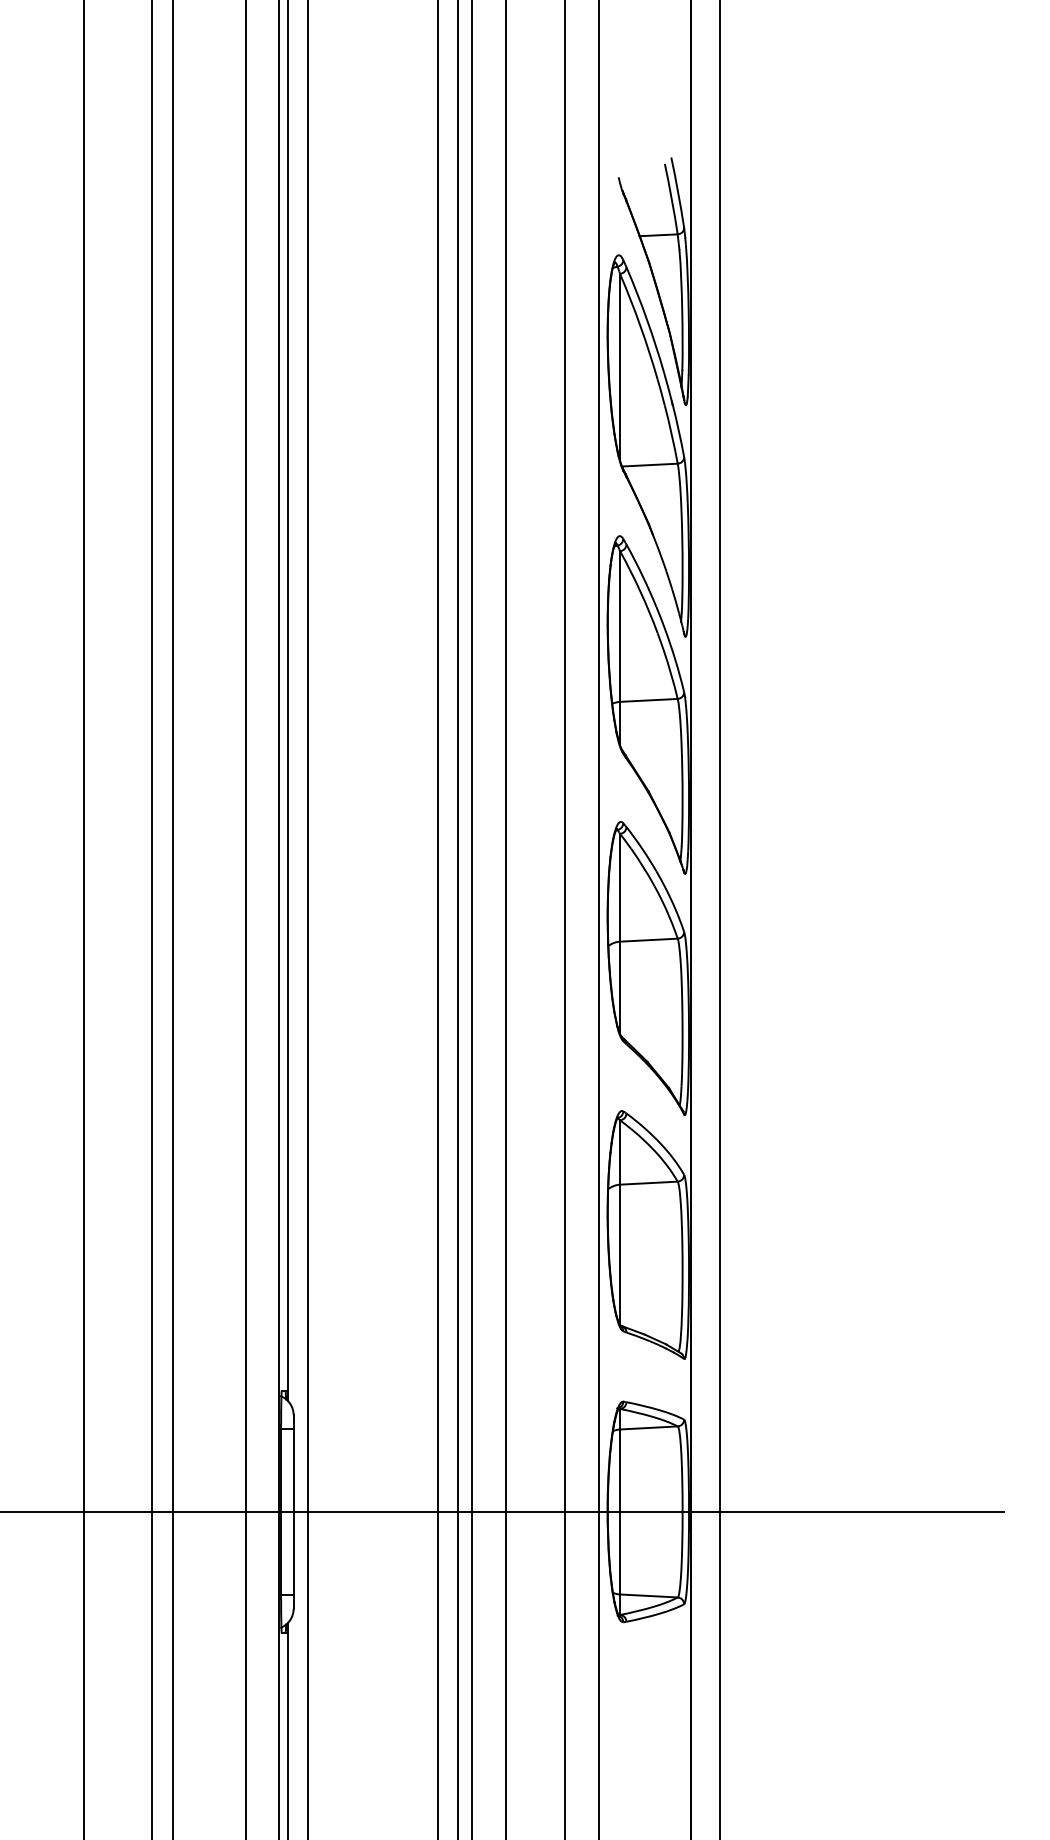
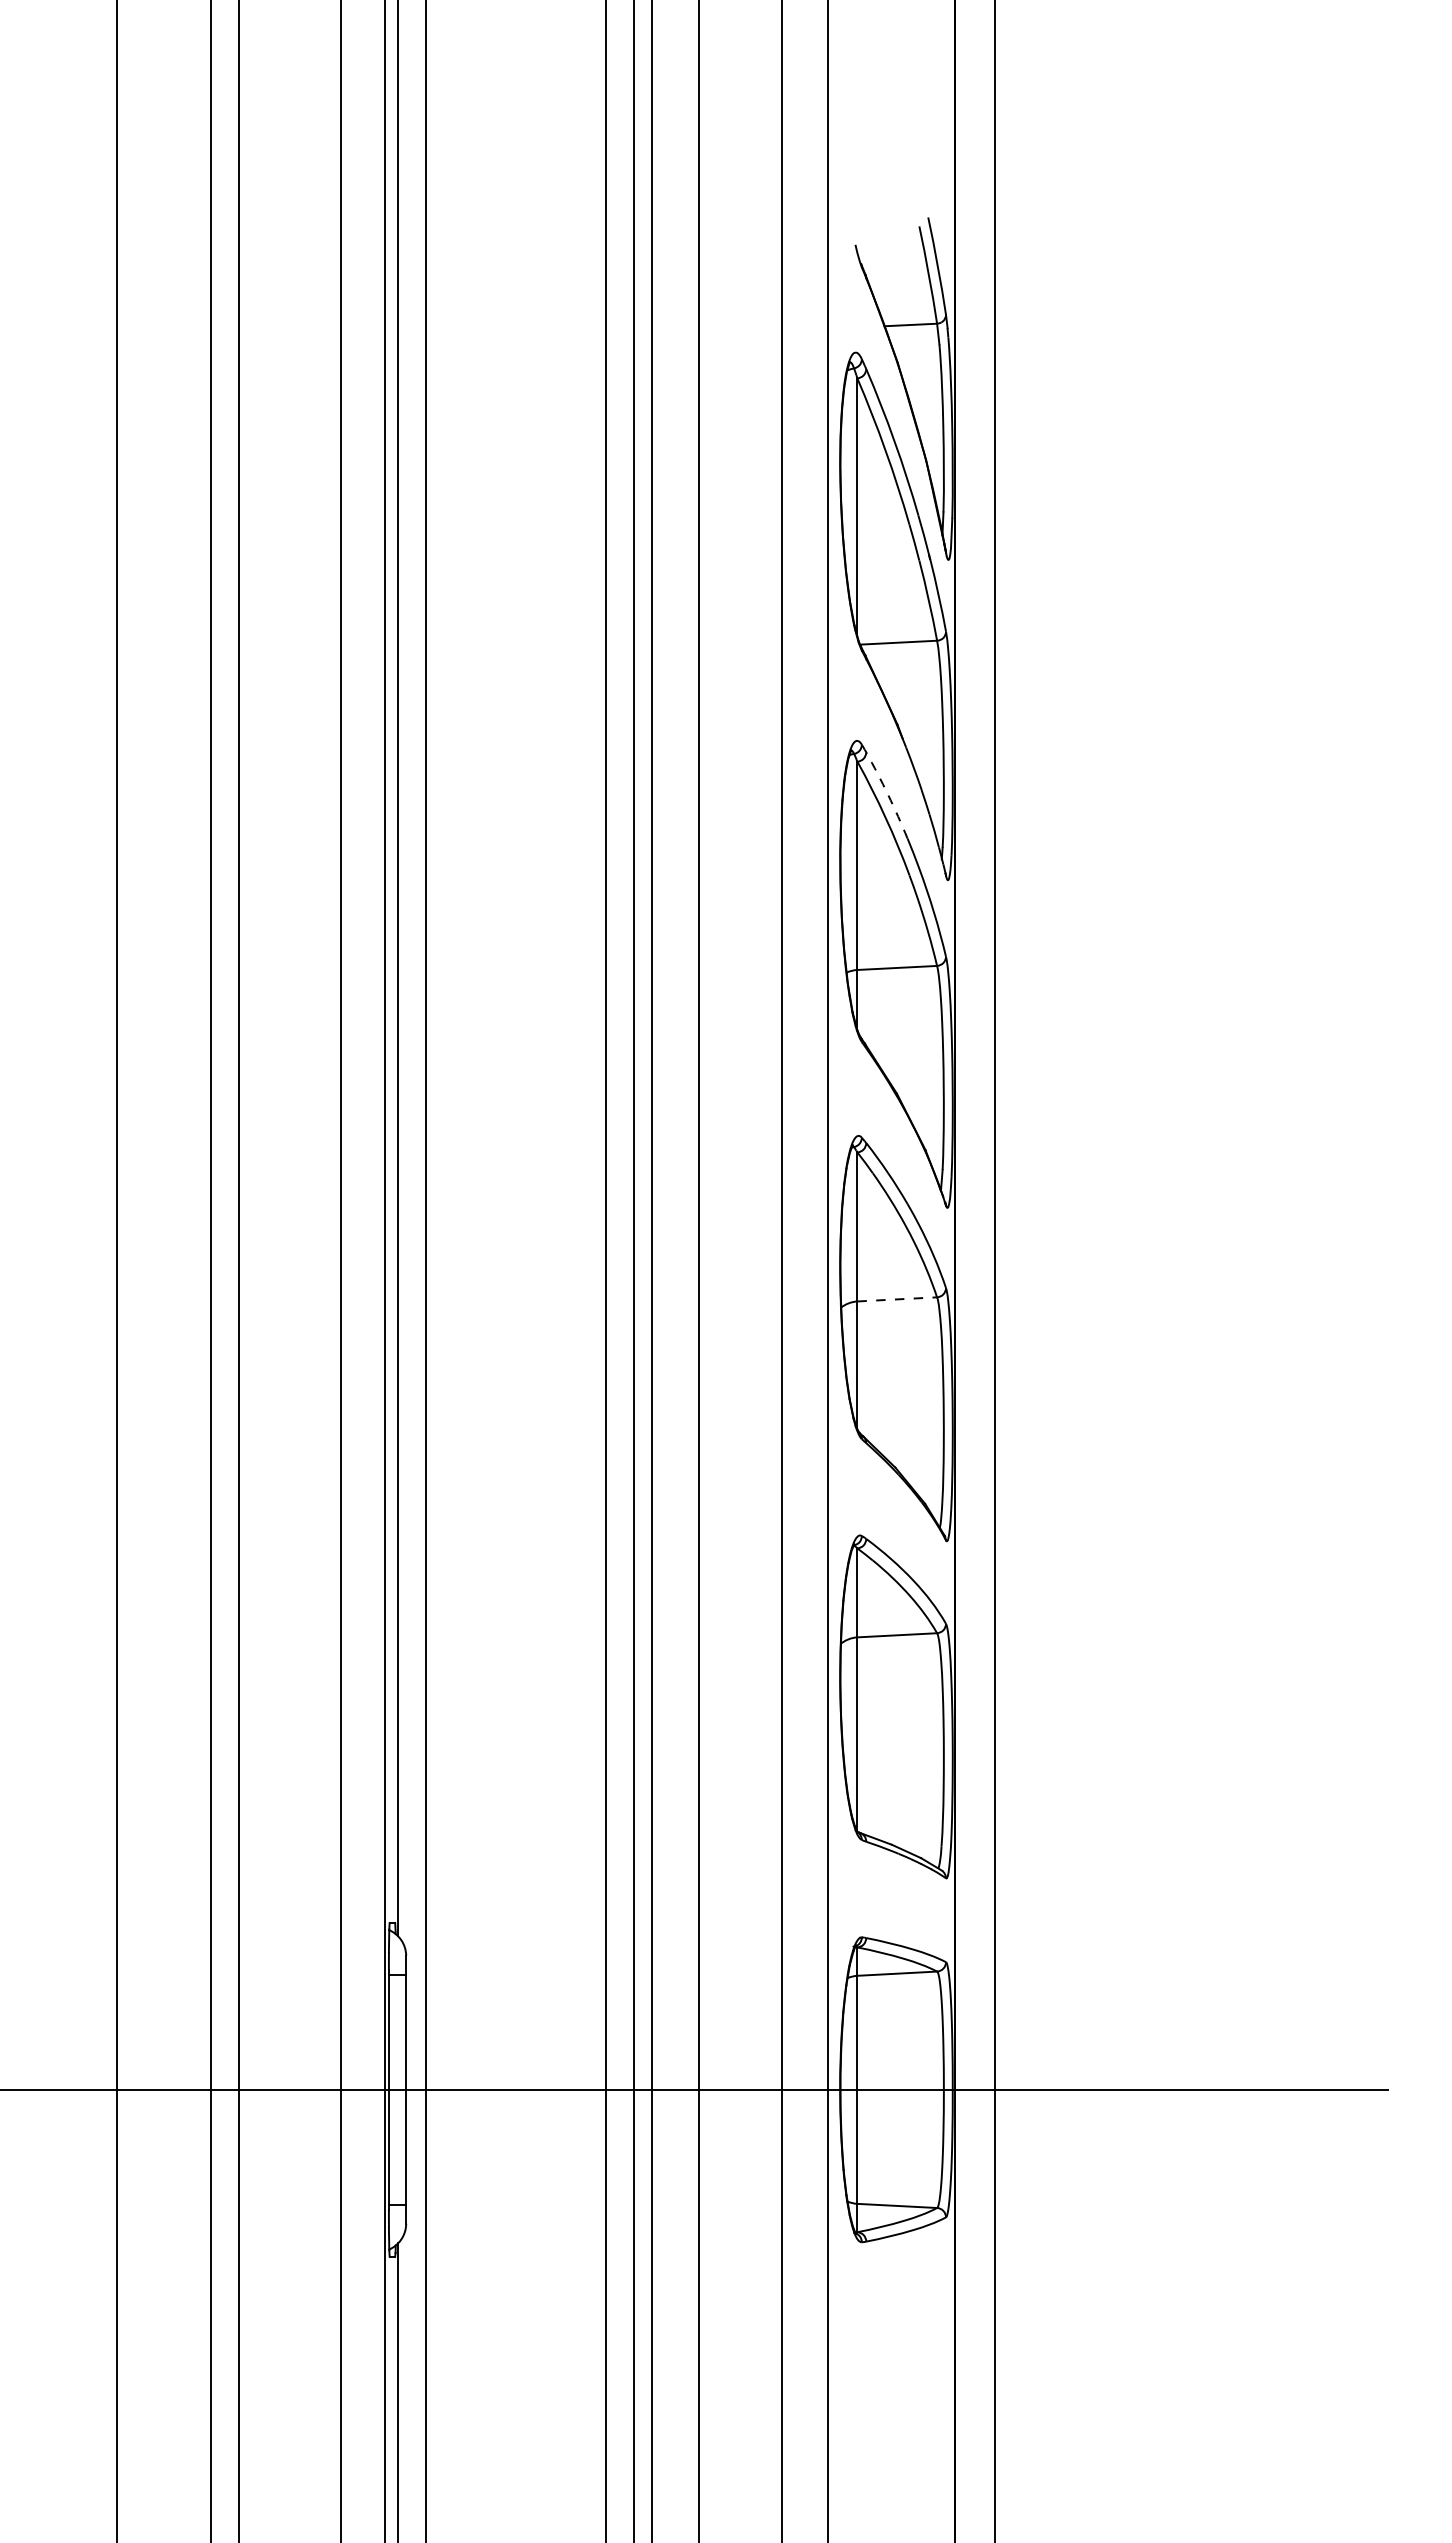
arc: (642, 574) -> (888, 794), solid -> dashed
line: (649, 940) -> (897, 1299), solid -> dashed

